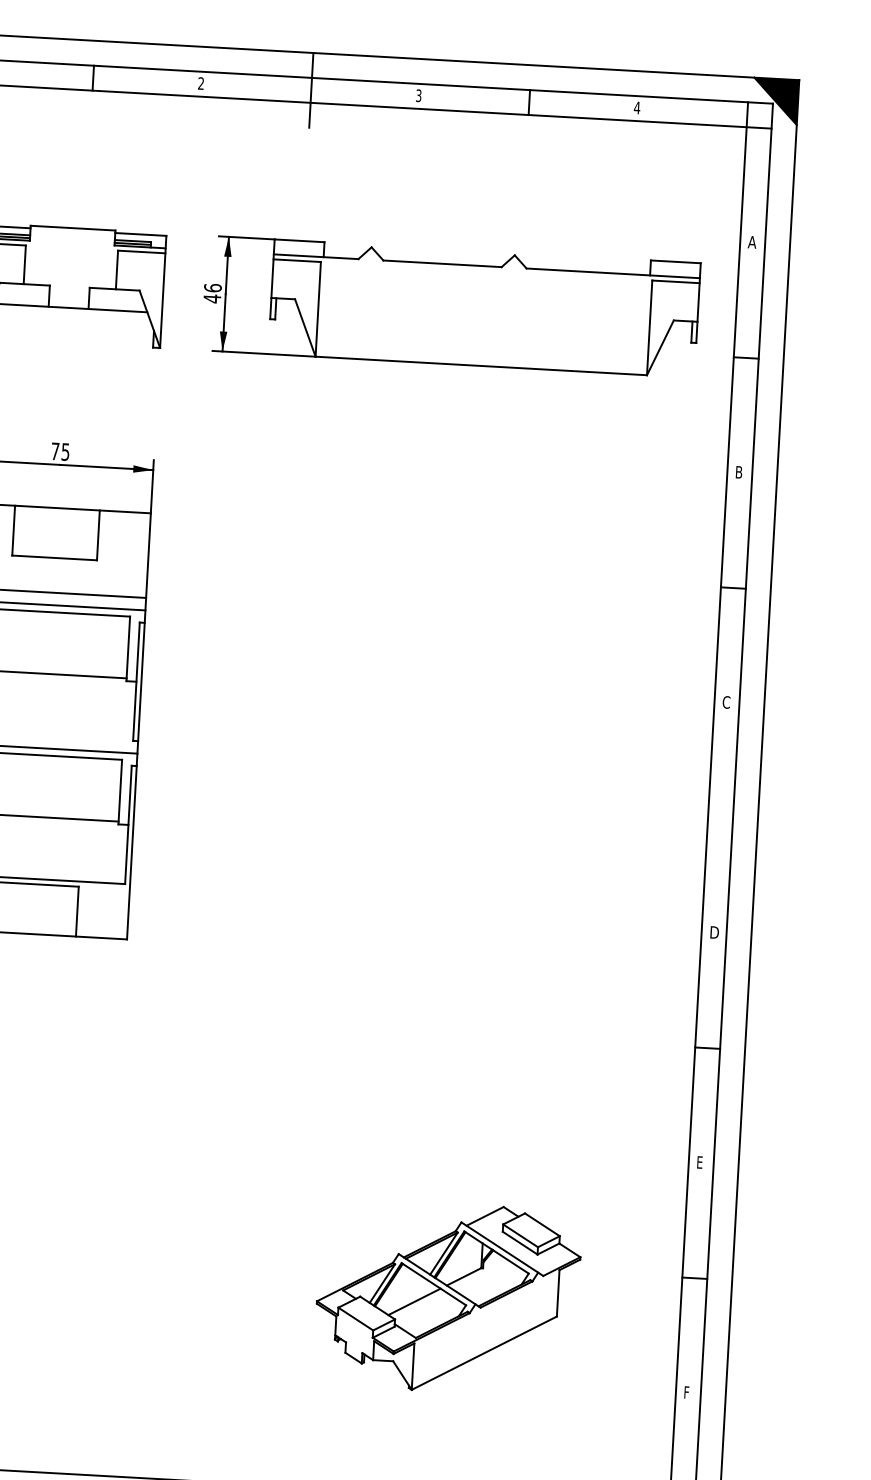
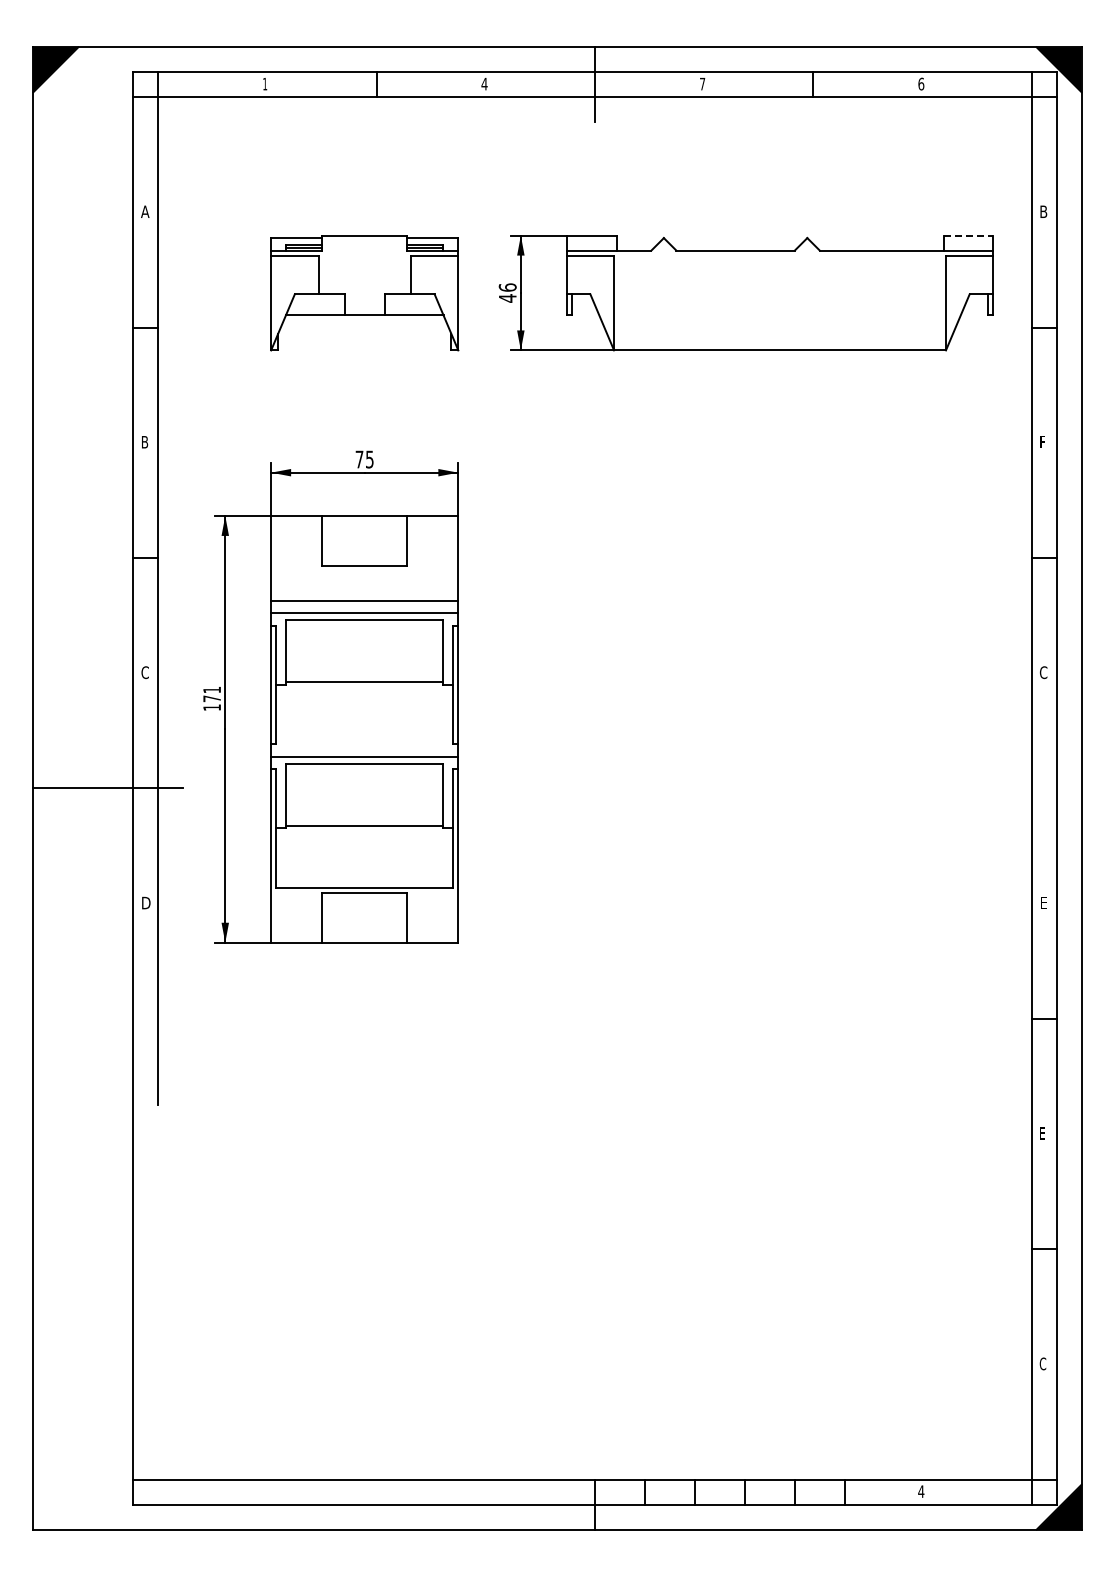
text: (201, 82) -> (484, 83), 2 -> 4
text: (418, 95) -> (702, 83), 3 -> 7
text: (637, 107) -> (921, 83), 4 -> 6
text: (752, 241) -> (1043, 211), A -> B
line: (675, 261) -> (968, 235), solid -> dashed
text: (739, 472) -> (1043, 442), B -> F
text: (714, 931) -> (1044, 902), D -> E
part: (447, 1297) -> (798, 1282), removed
text: (686, 1392) -> (1042, 1363), F -> C

